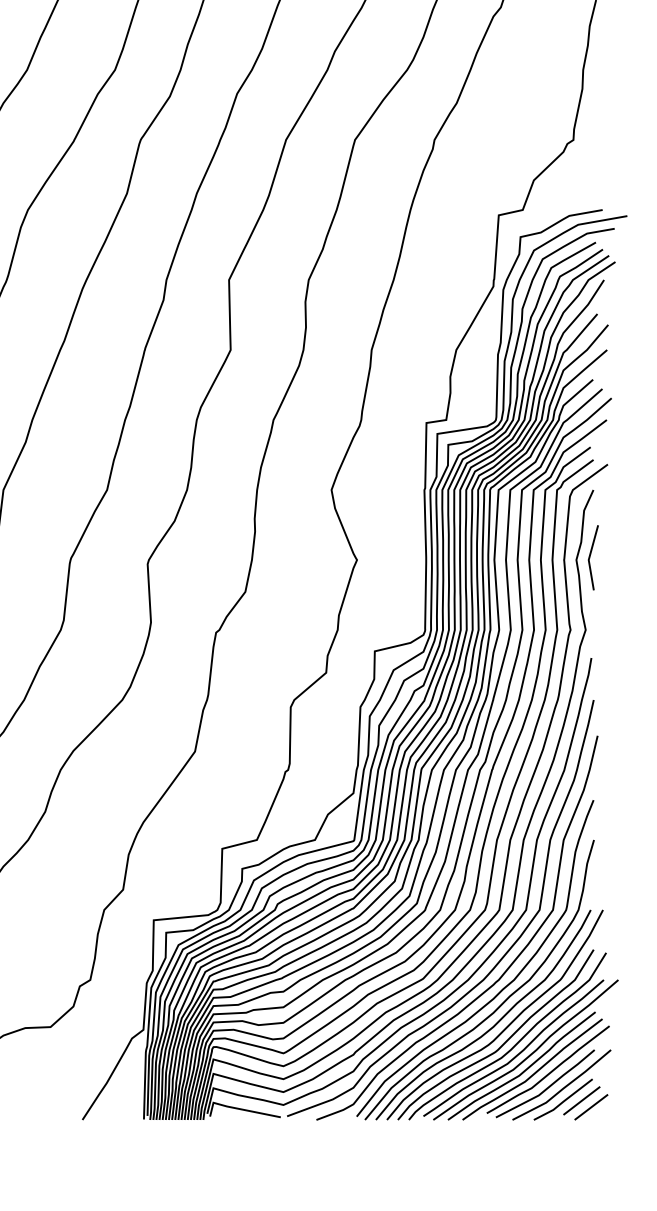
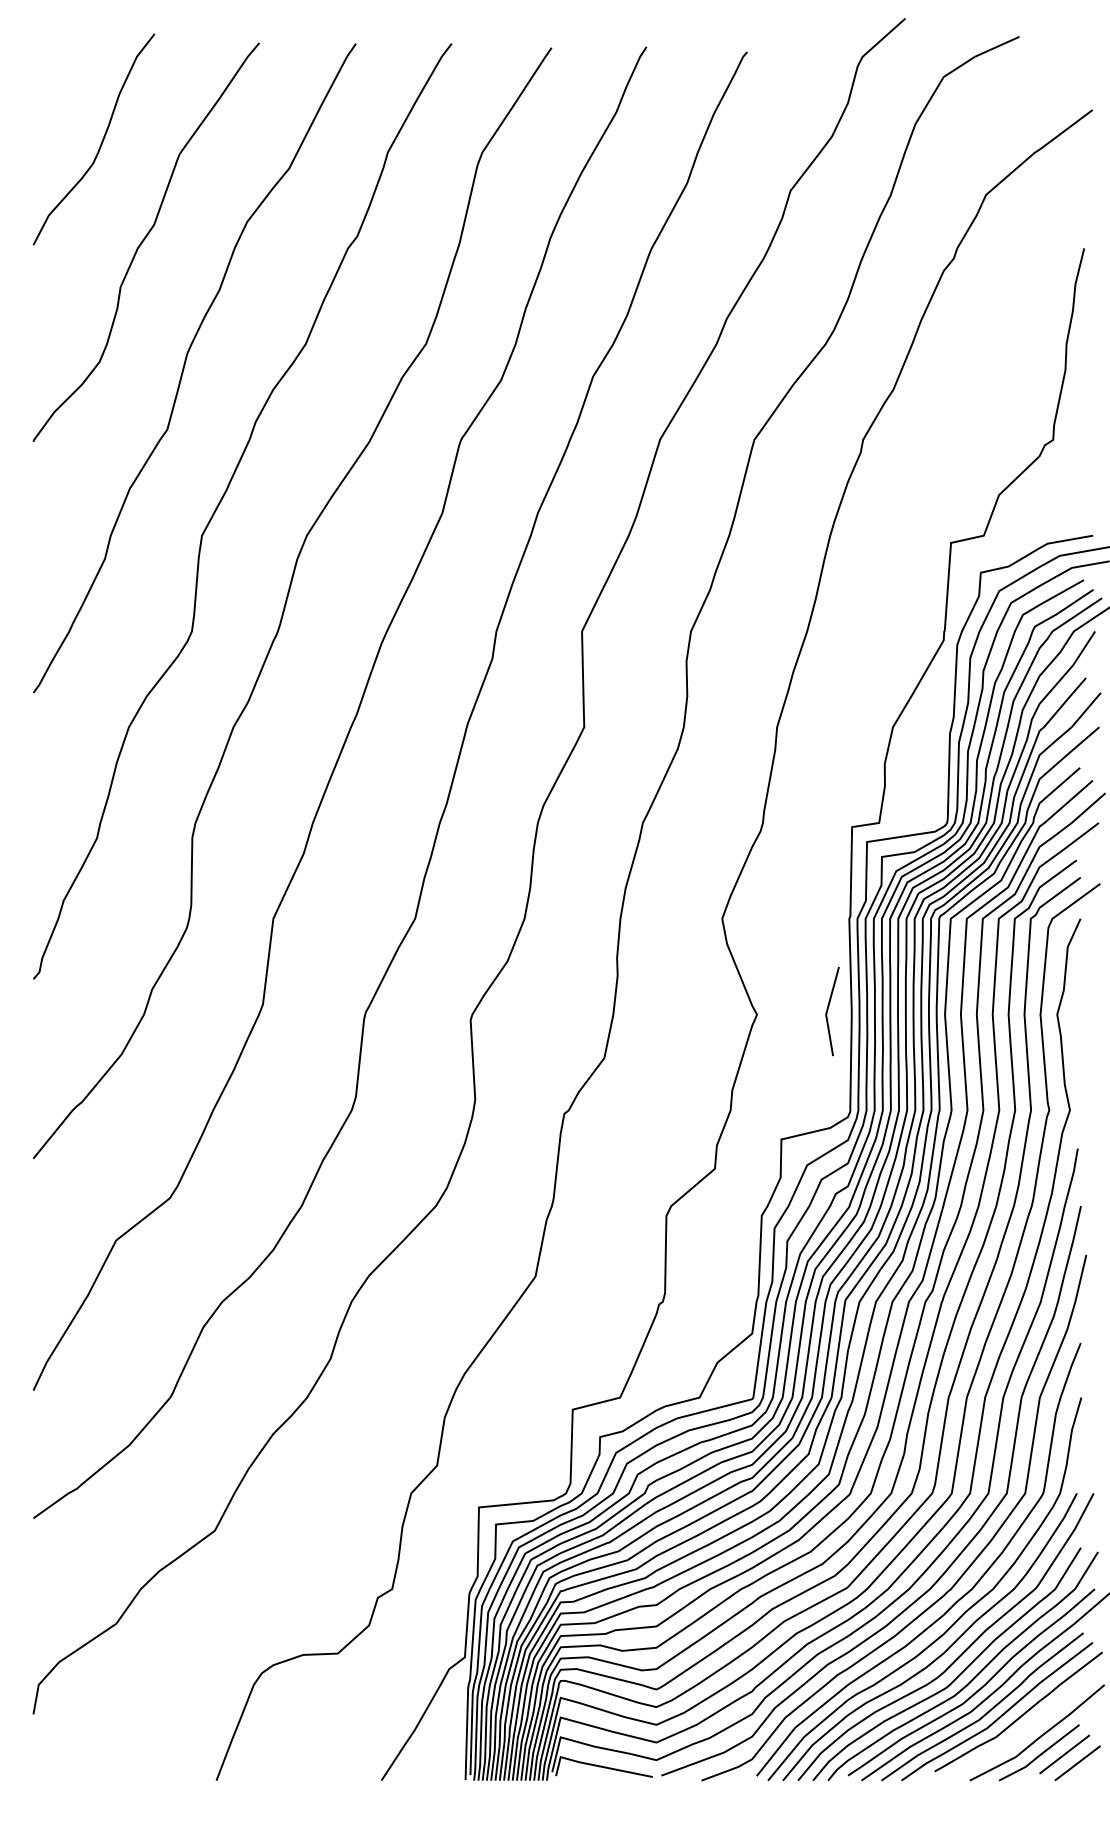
line: (590, 557) -> (828, 1010), moved
line: (548, 1086) -> (1019, 1734), removed

